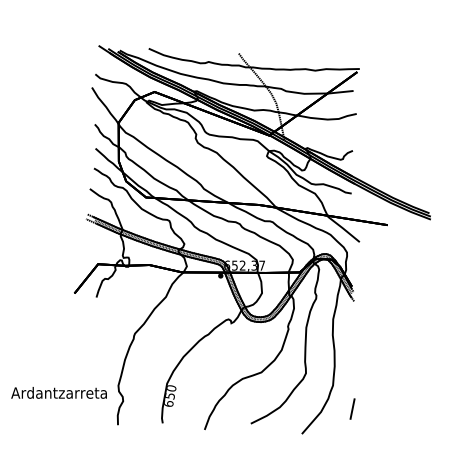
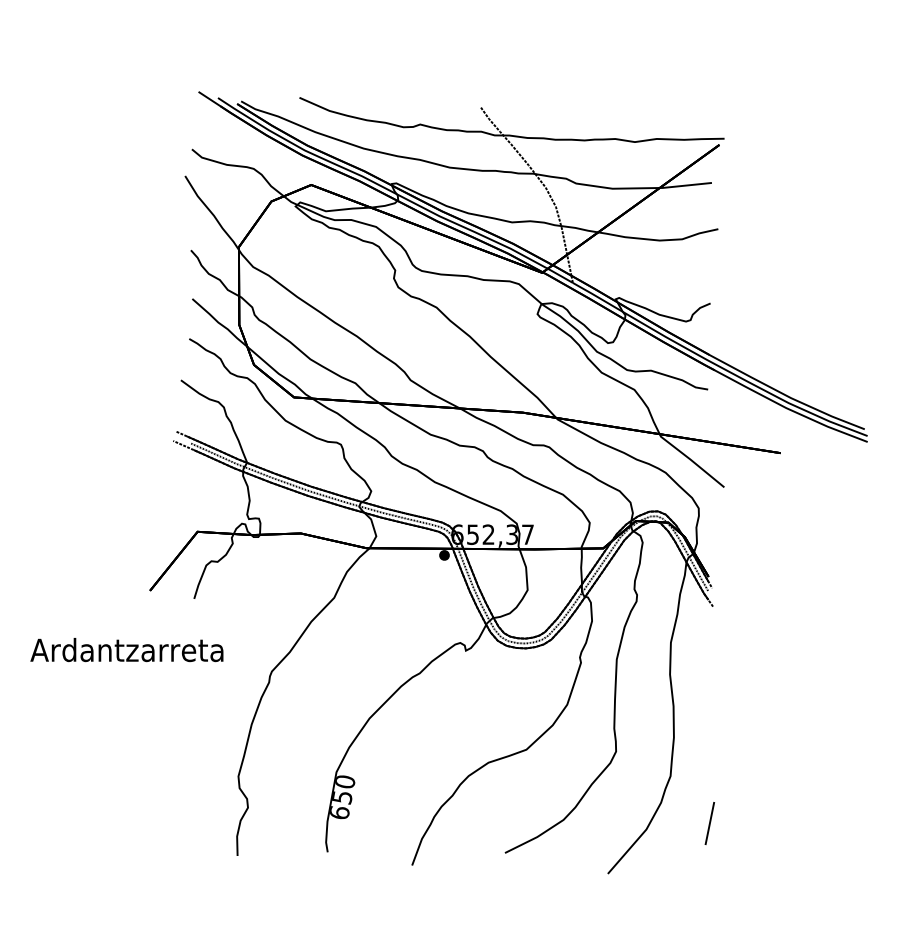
text: (58, 392) -> (125, 649), moved

